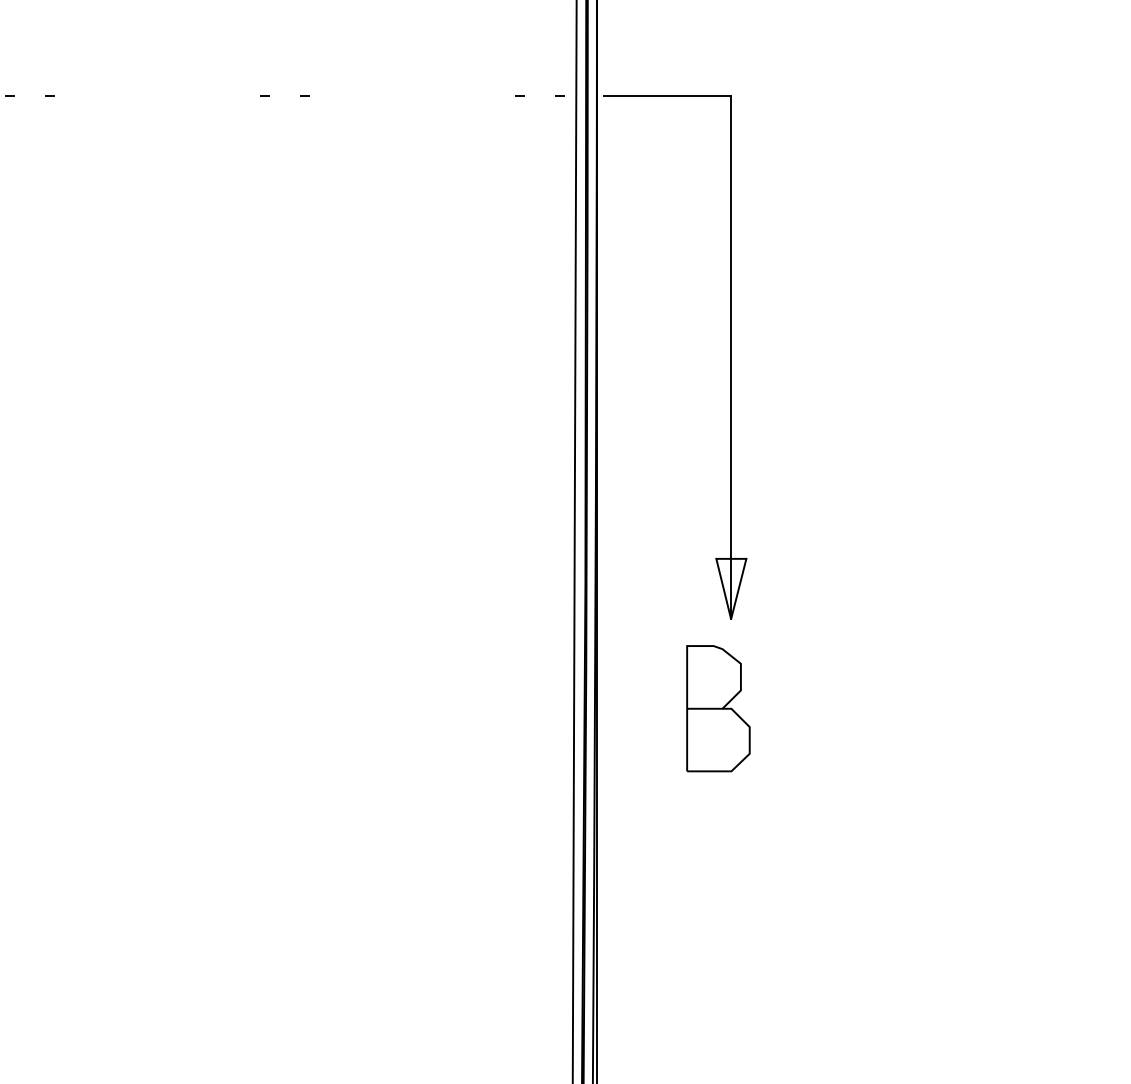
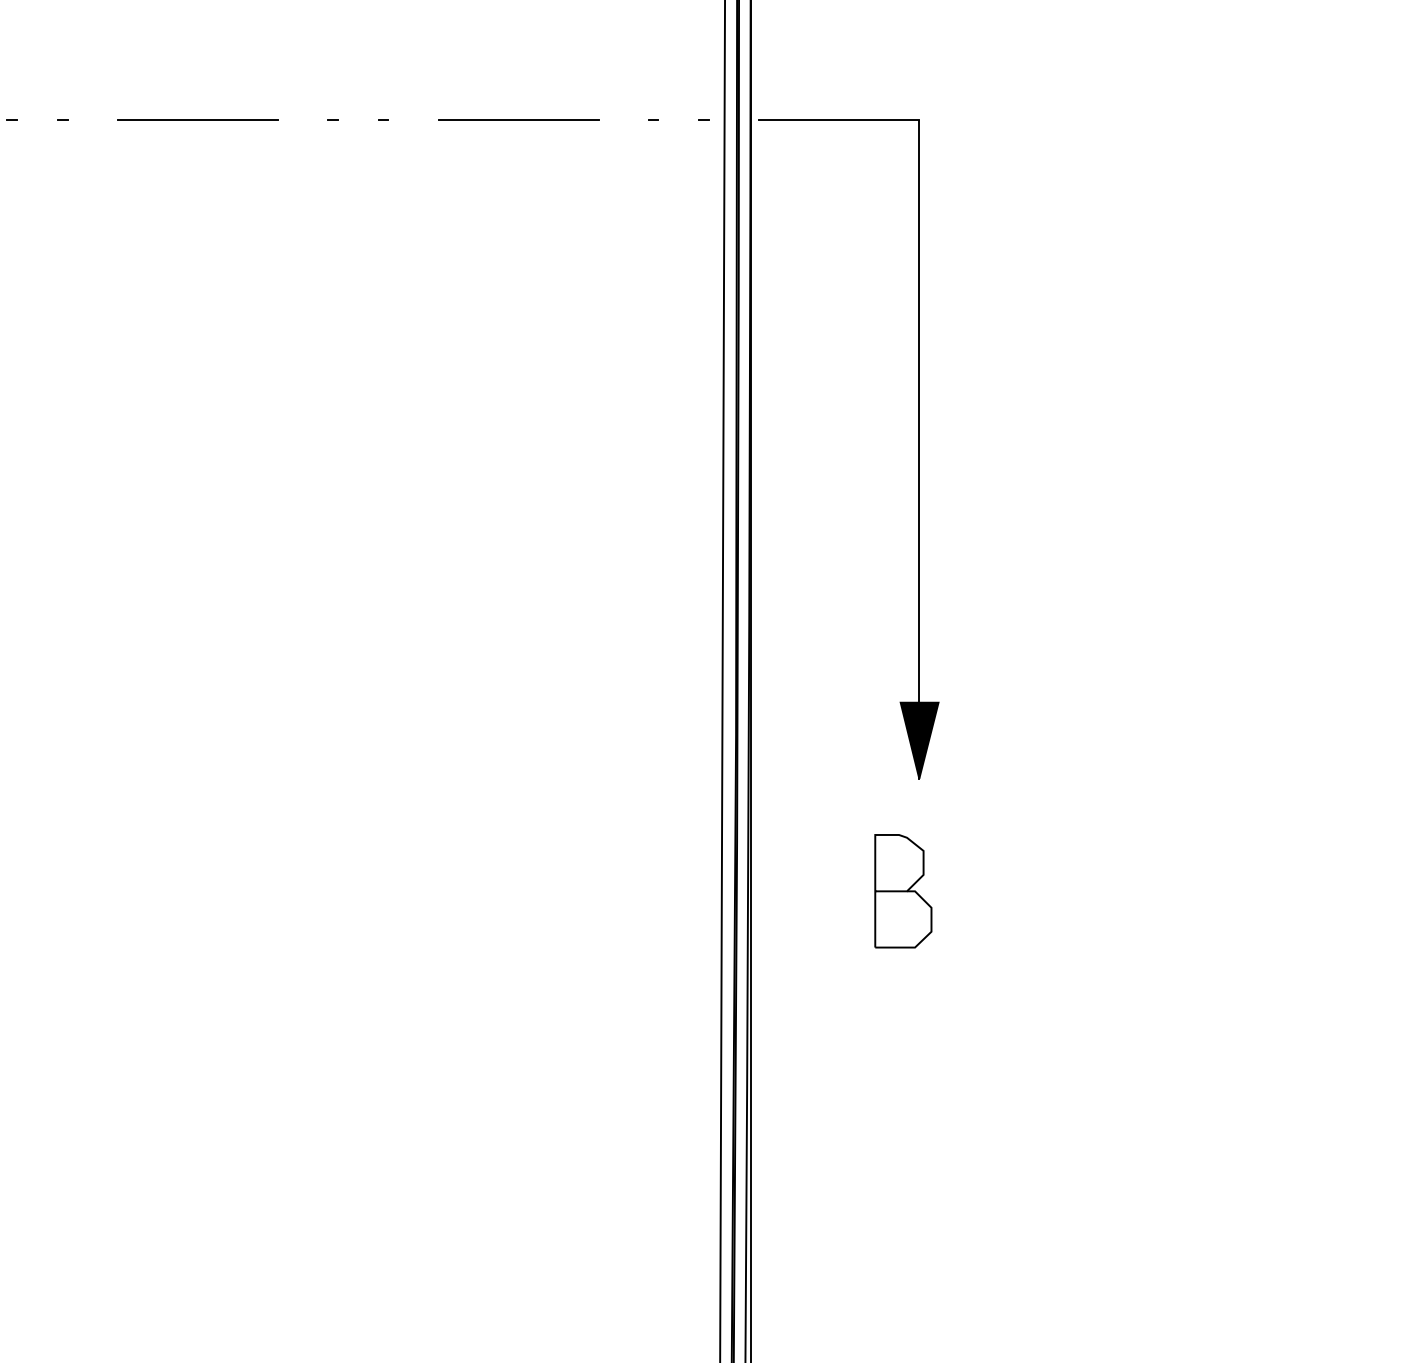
line: (157, 95) -> (197, 119), added
line: (412, 95) -> (518, 119), added
fill: (731, 588) -> (919, 739), added
part: (718, 708) -> (903, 890), size x0.71

